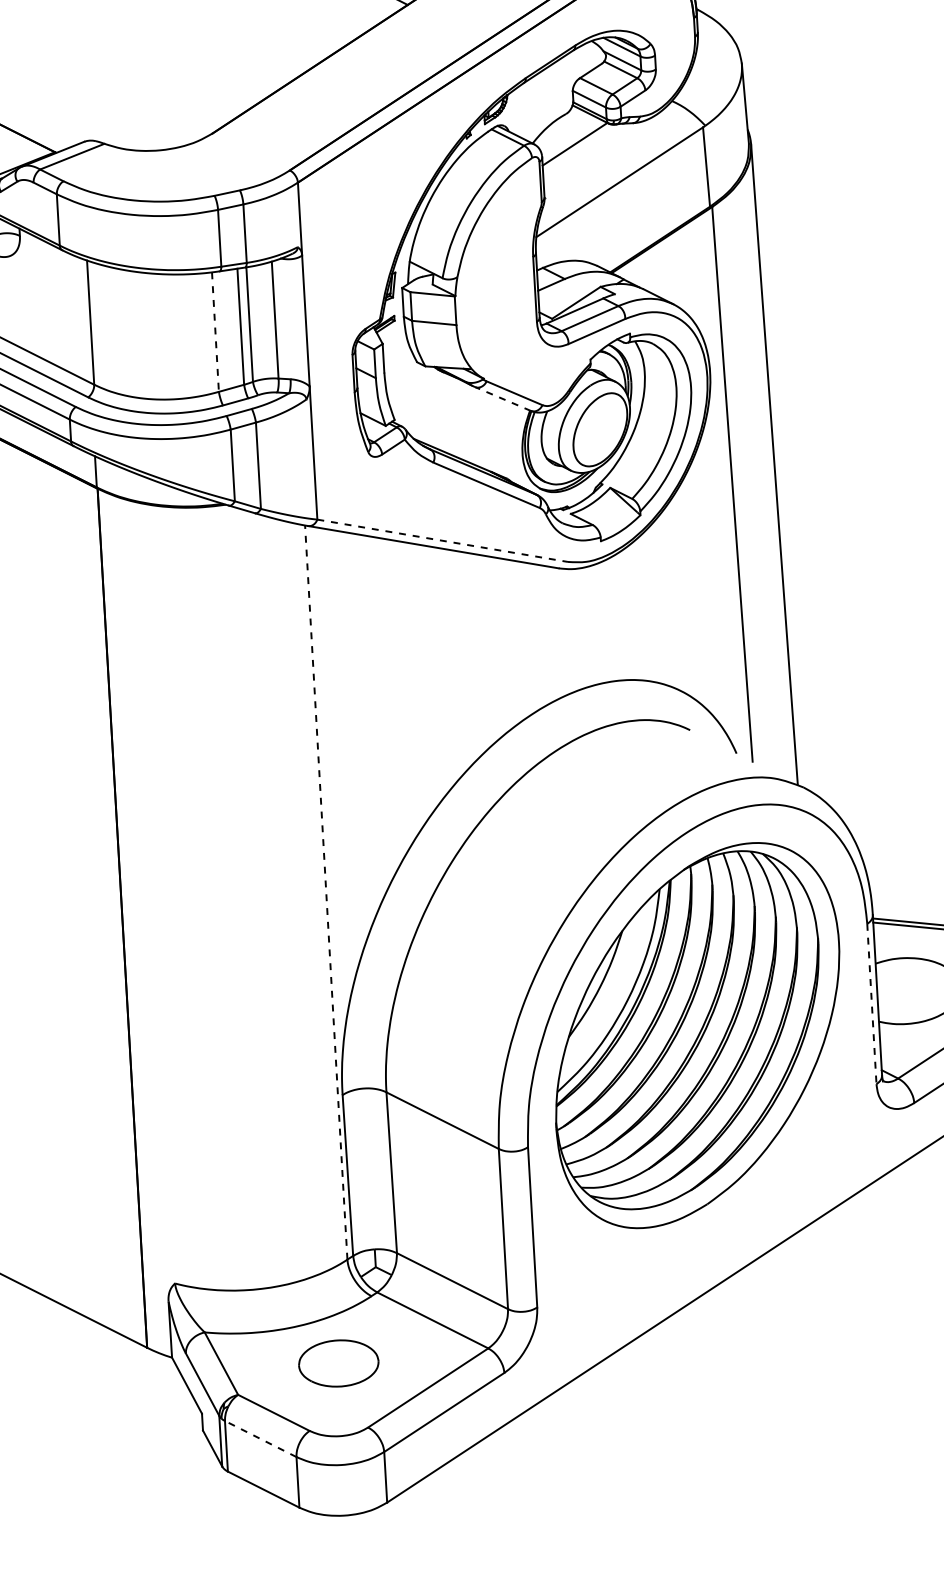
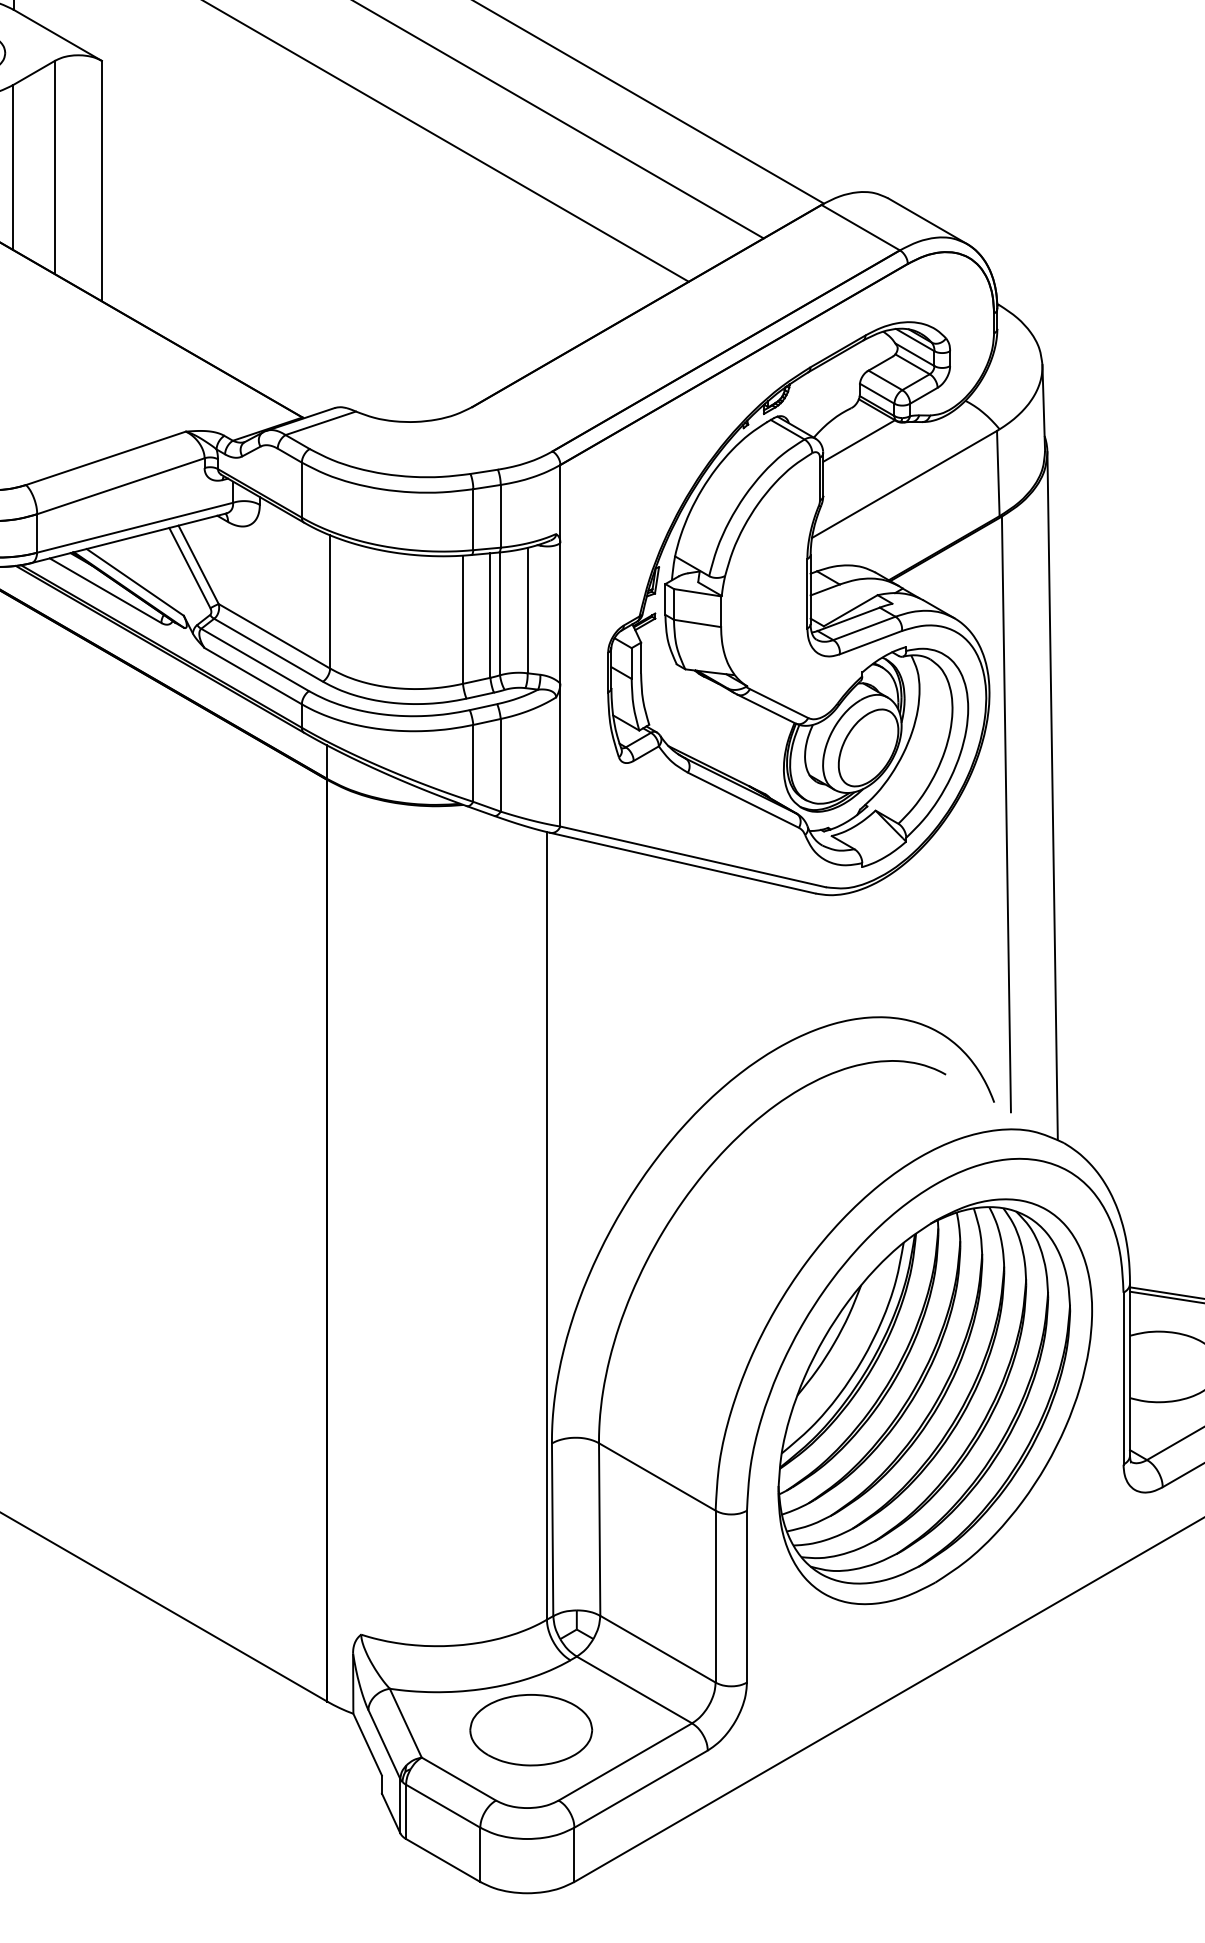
line: (215, 332) -> (463, 620), dashed -> solid
line: (503, 399) -> (766, 709), dashed -> solid
line: (443, 541) -> (693, 857), dashed -> solid
line: (325, 892) -> (546, 1225), dashed -> solid
line: (871, 1003) -> (1123, 1378), dashed -> solid
part: (338, 1363) -> (531, 1730), size x1.43
line: (261, 1439) -> (443, 1806), dashed -> solid

